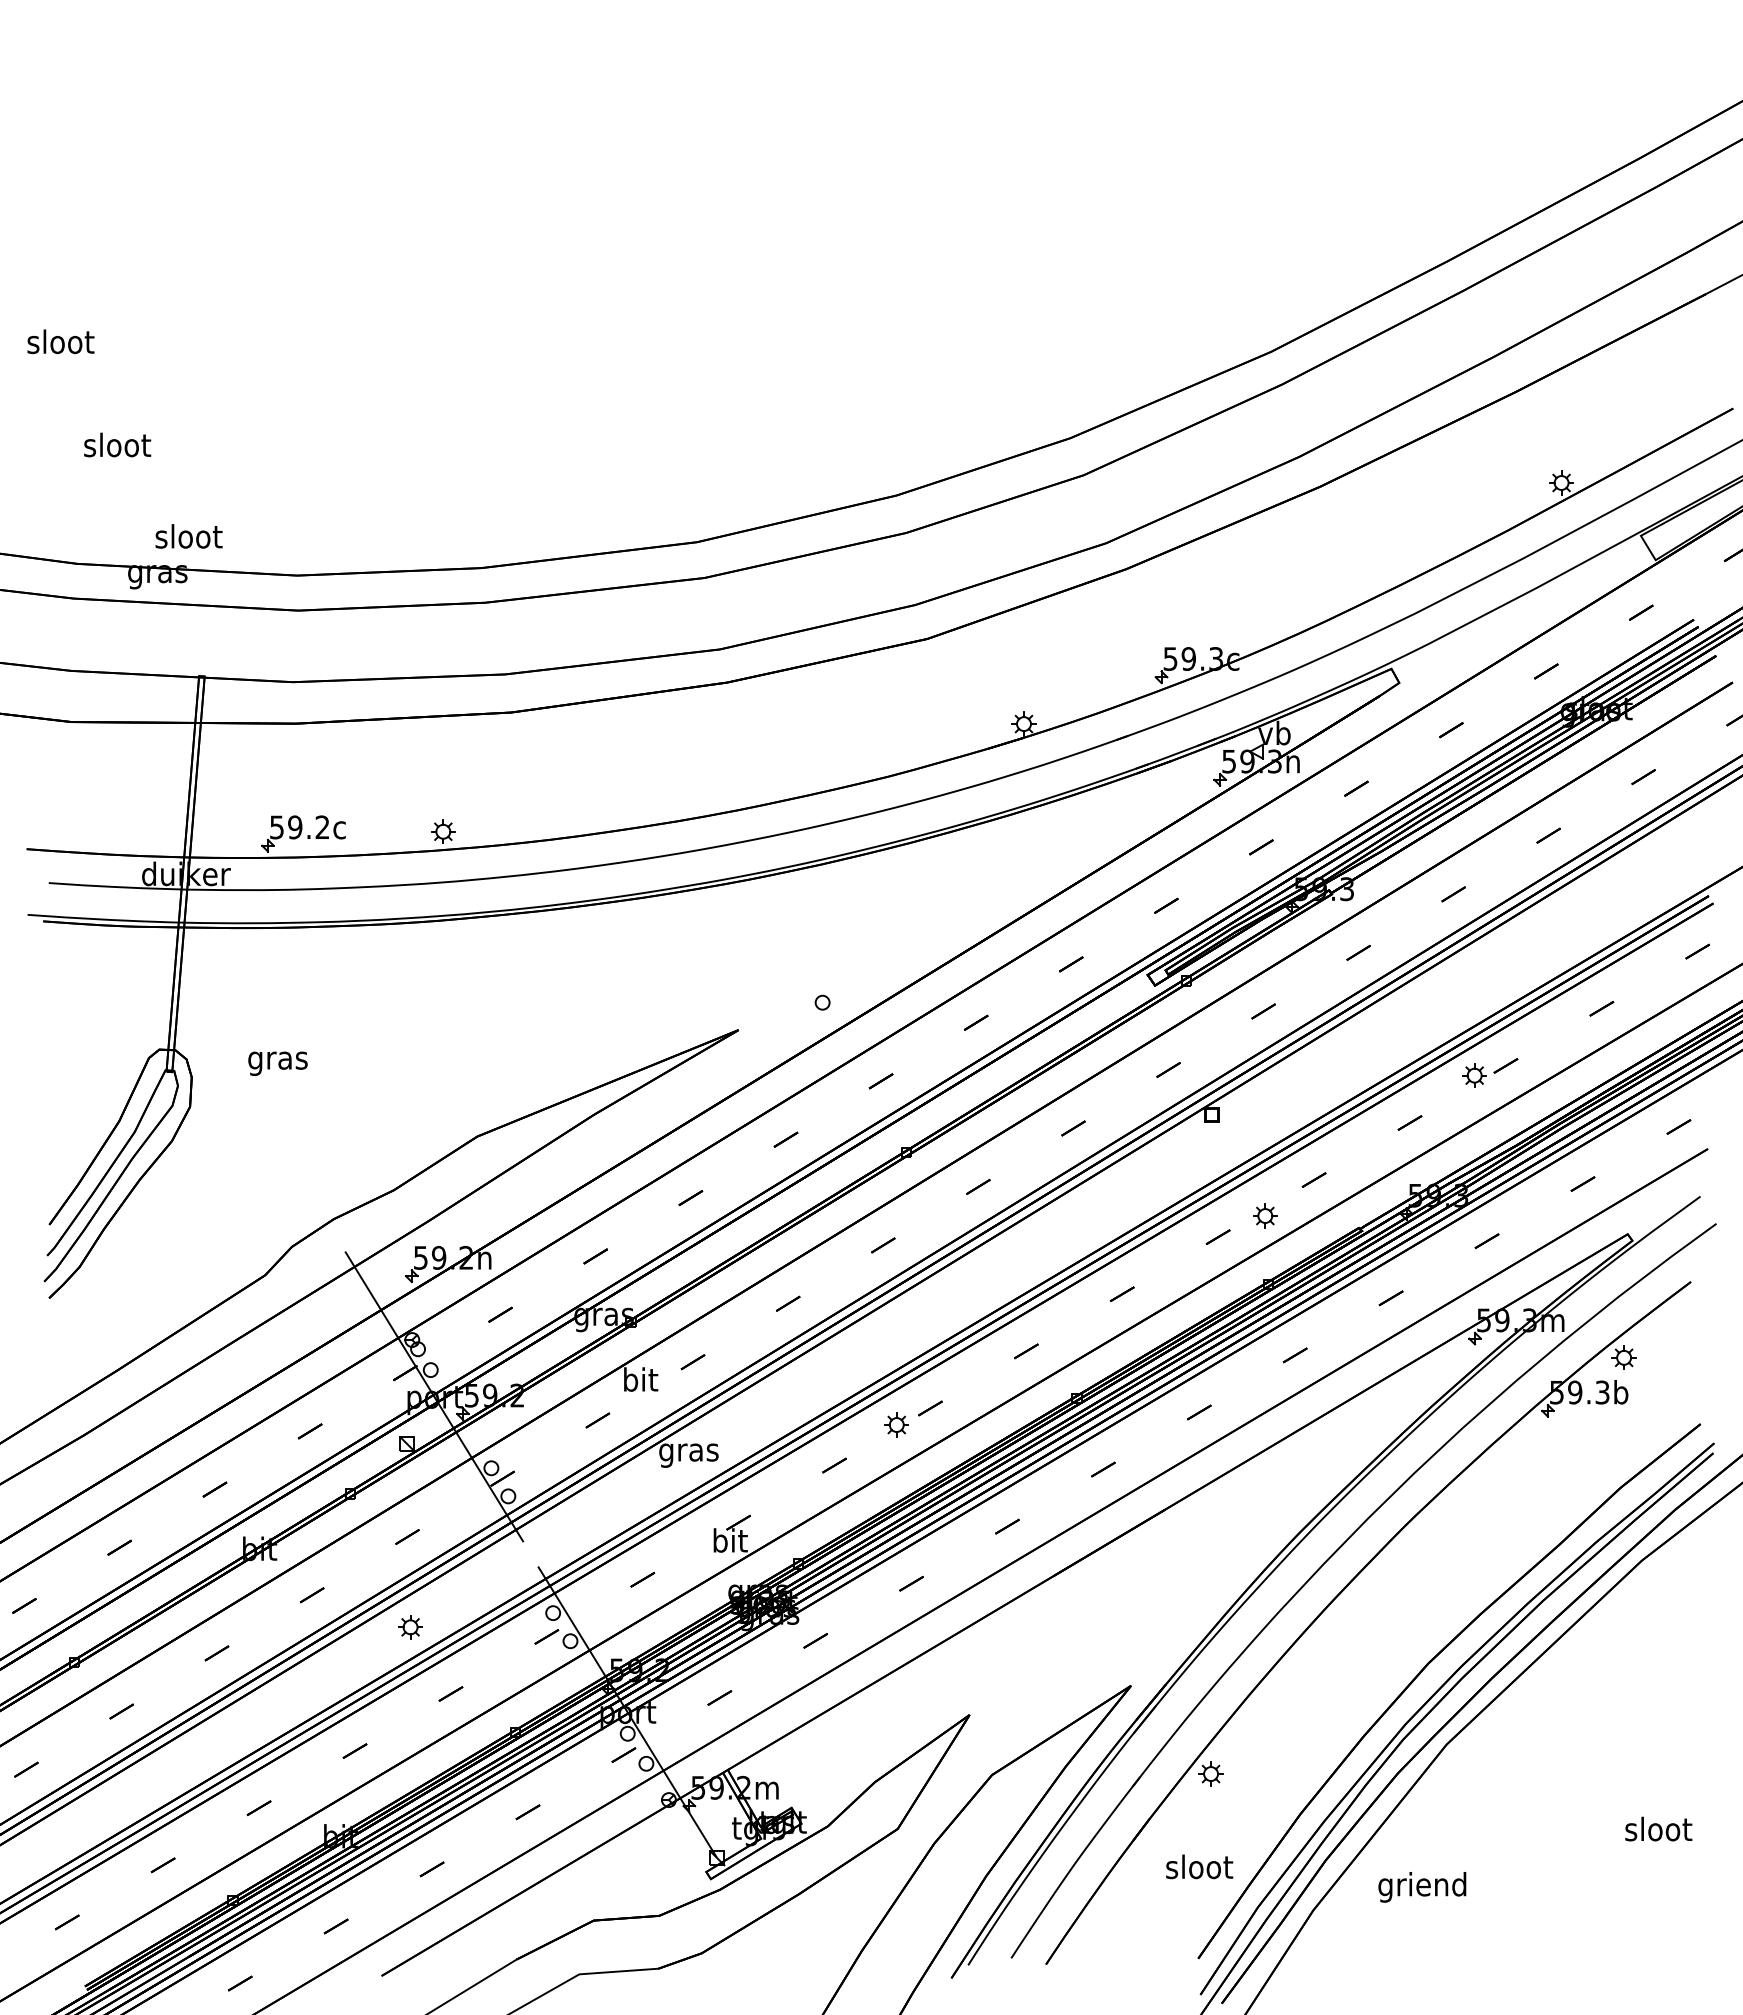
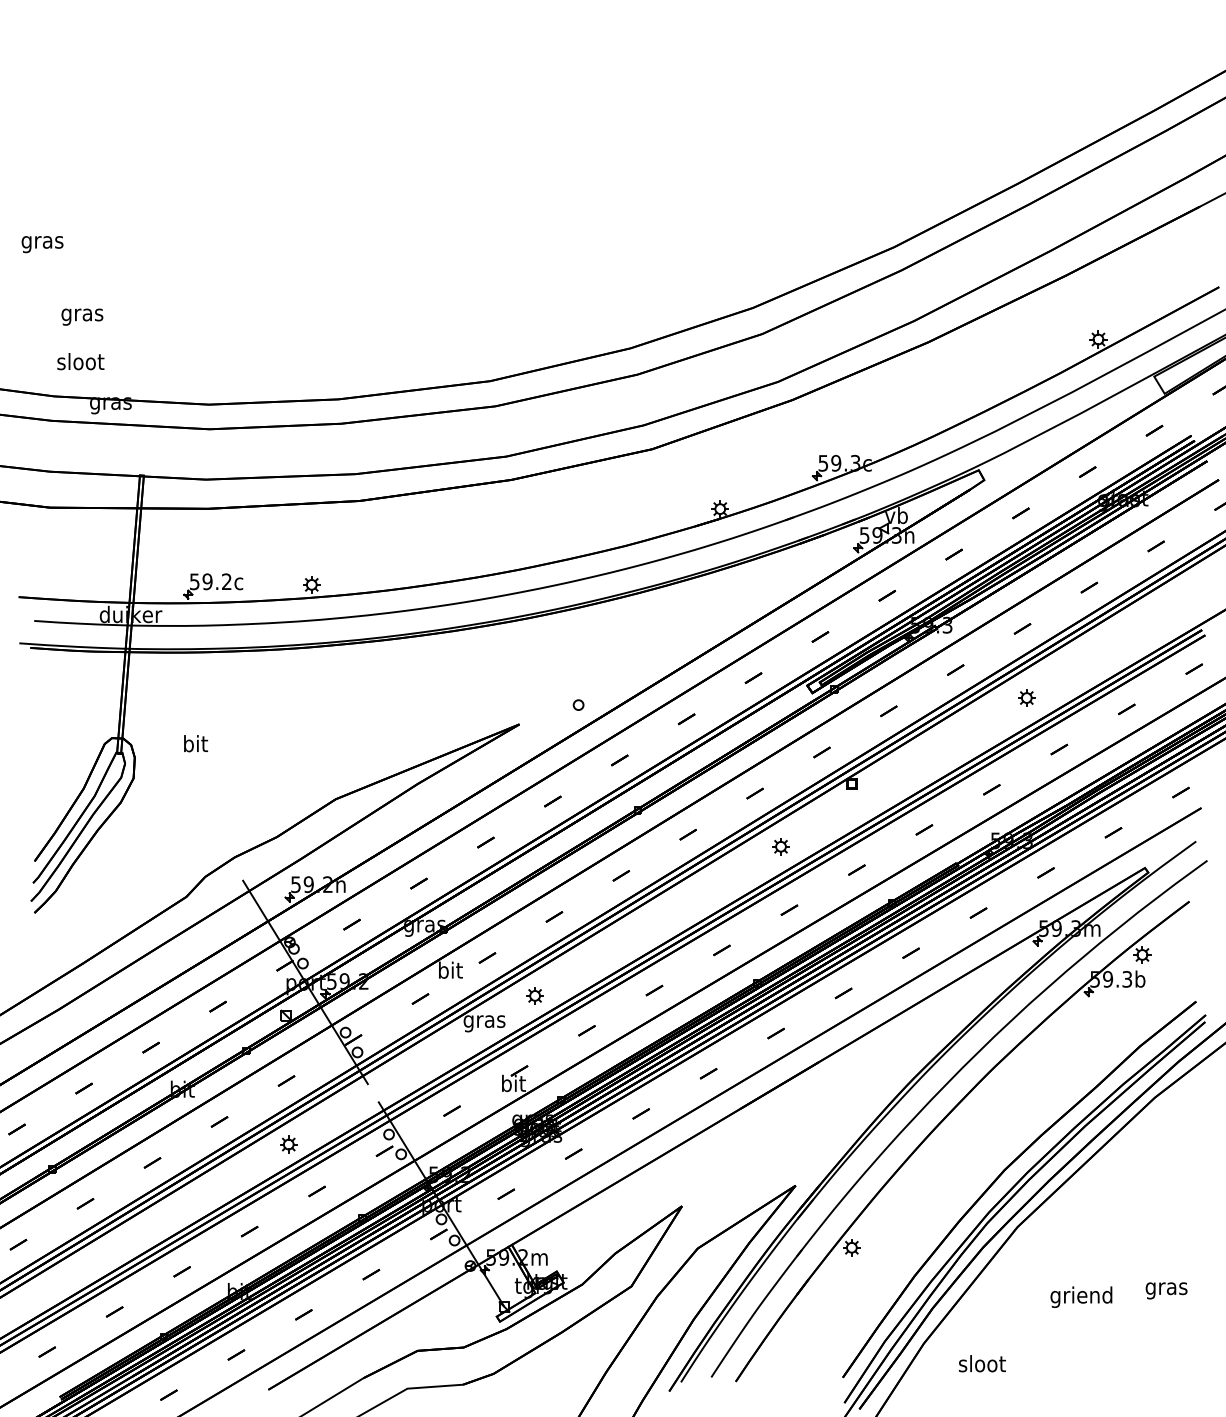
text: (60, 344) -> (42, 242), sloot -> gras
text: (117, 447) -> (82, 314), sloot -> gras
text: (188, 536) -> (80, 361), moved
text: (277, 1060) -> (195, 745), gras -> bit
part: (1474, 1075) -> (1026, 697), moved
part: (1265, 1215) -> (781, 846), moved
part: (896, 1424) -> (534, 995), moved
text: (1658, 1831) -> (1166, 1288), sloot -> gras
text: (1199, 1866) -> (982, 1363), moved
text: (1422, 1887) -> (1081, 1297), moved

